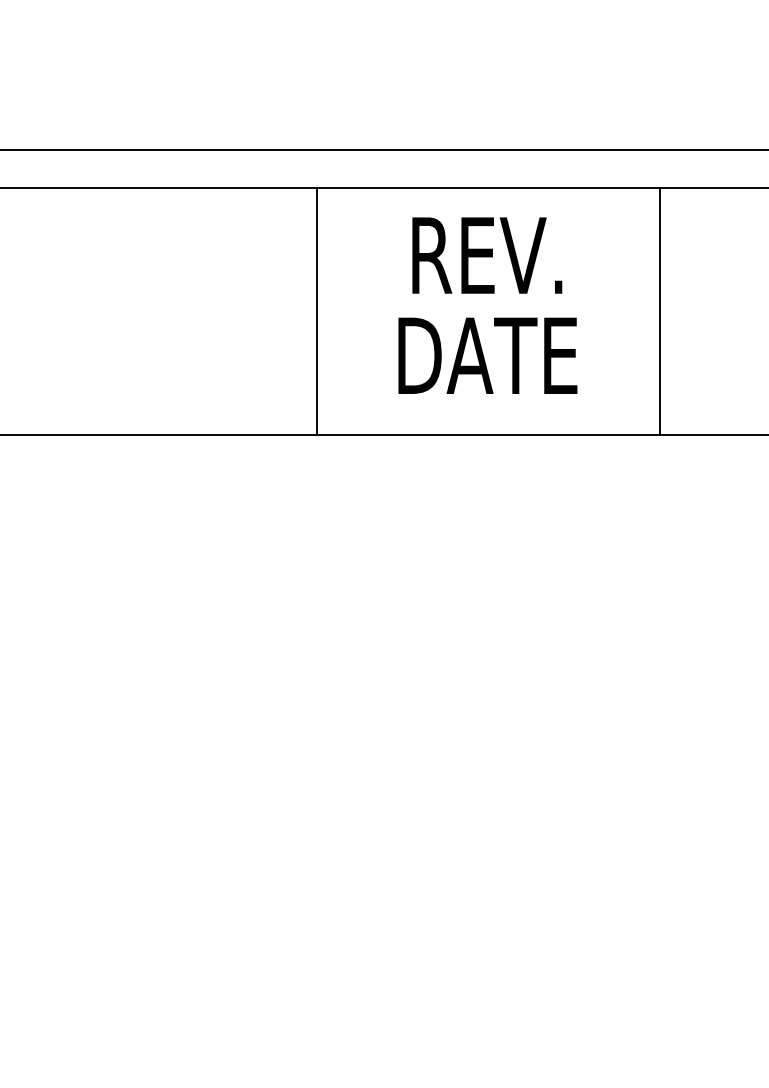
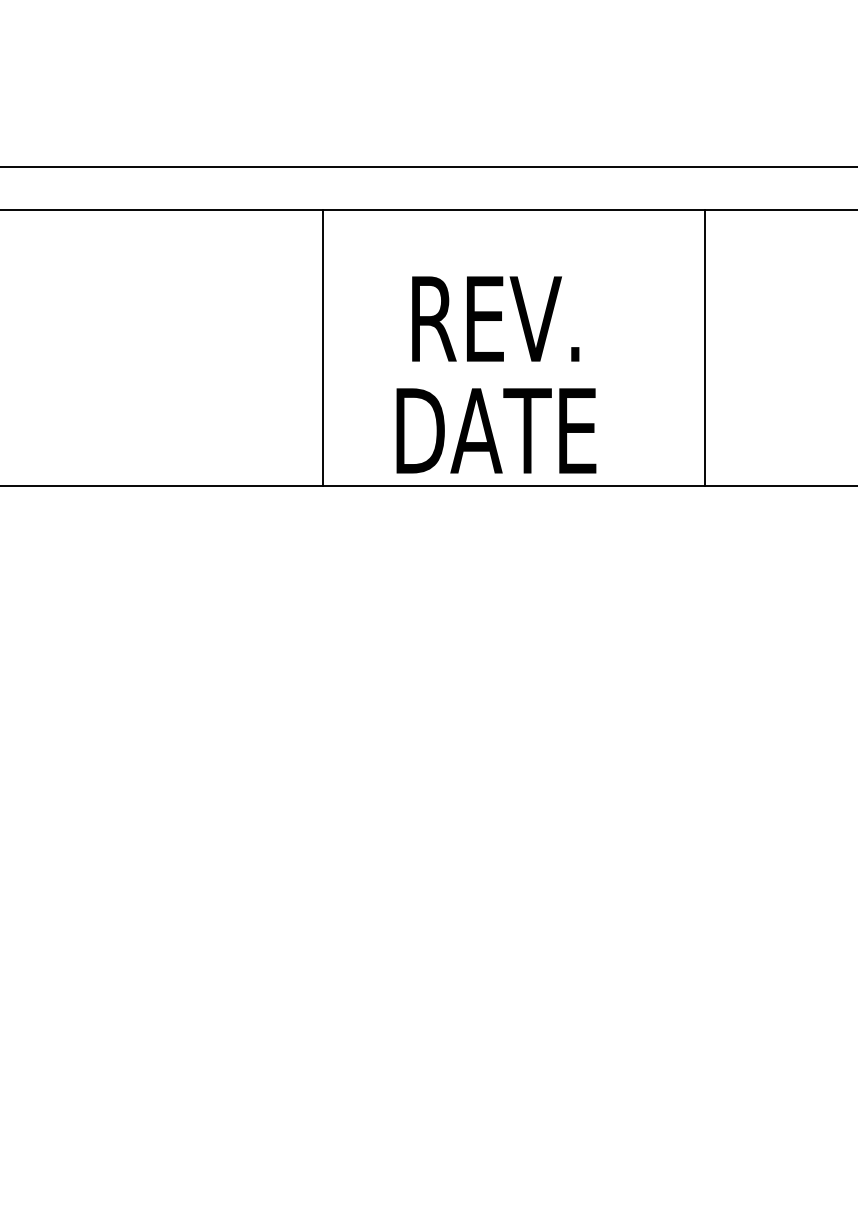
text: (487, 305) -> (495, 374), moved
line: (316, 311) -> (322, 347), moved
line: (659, 311) -> (704, 347), moved

